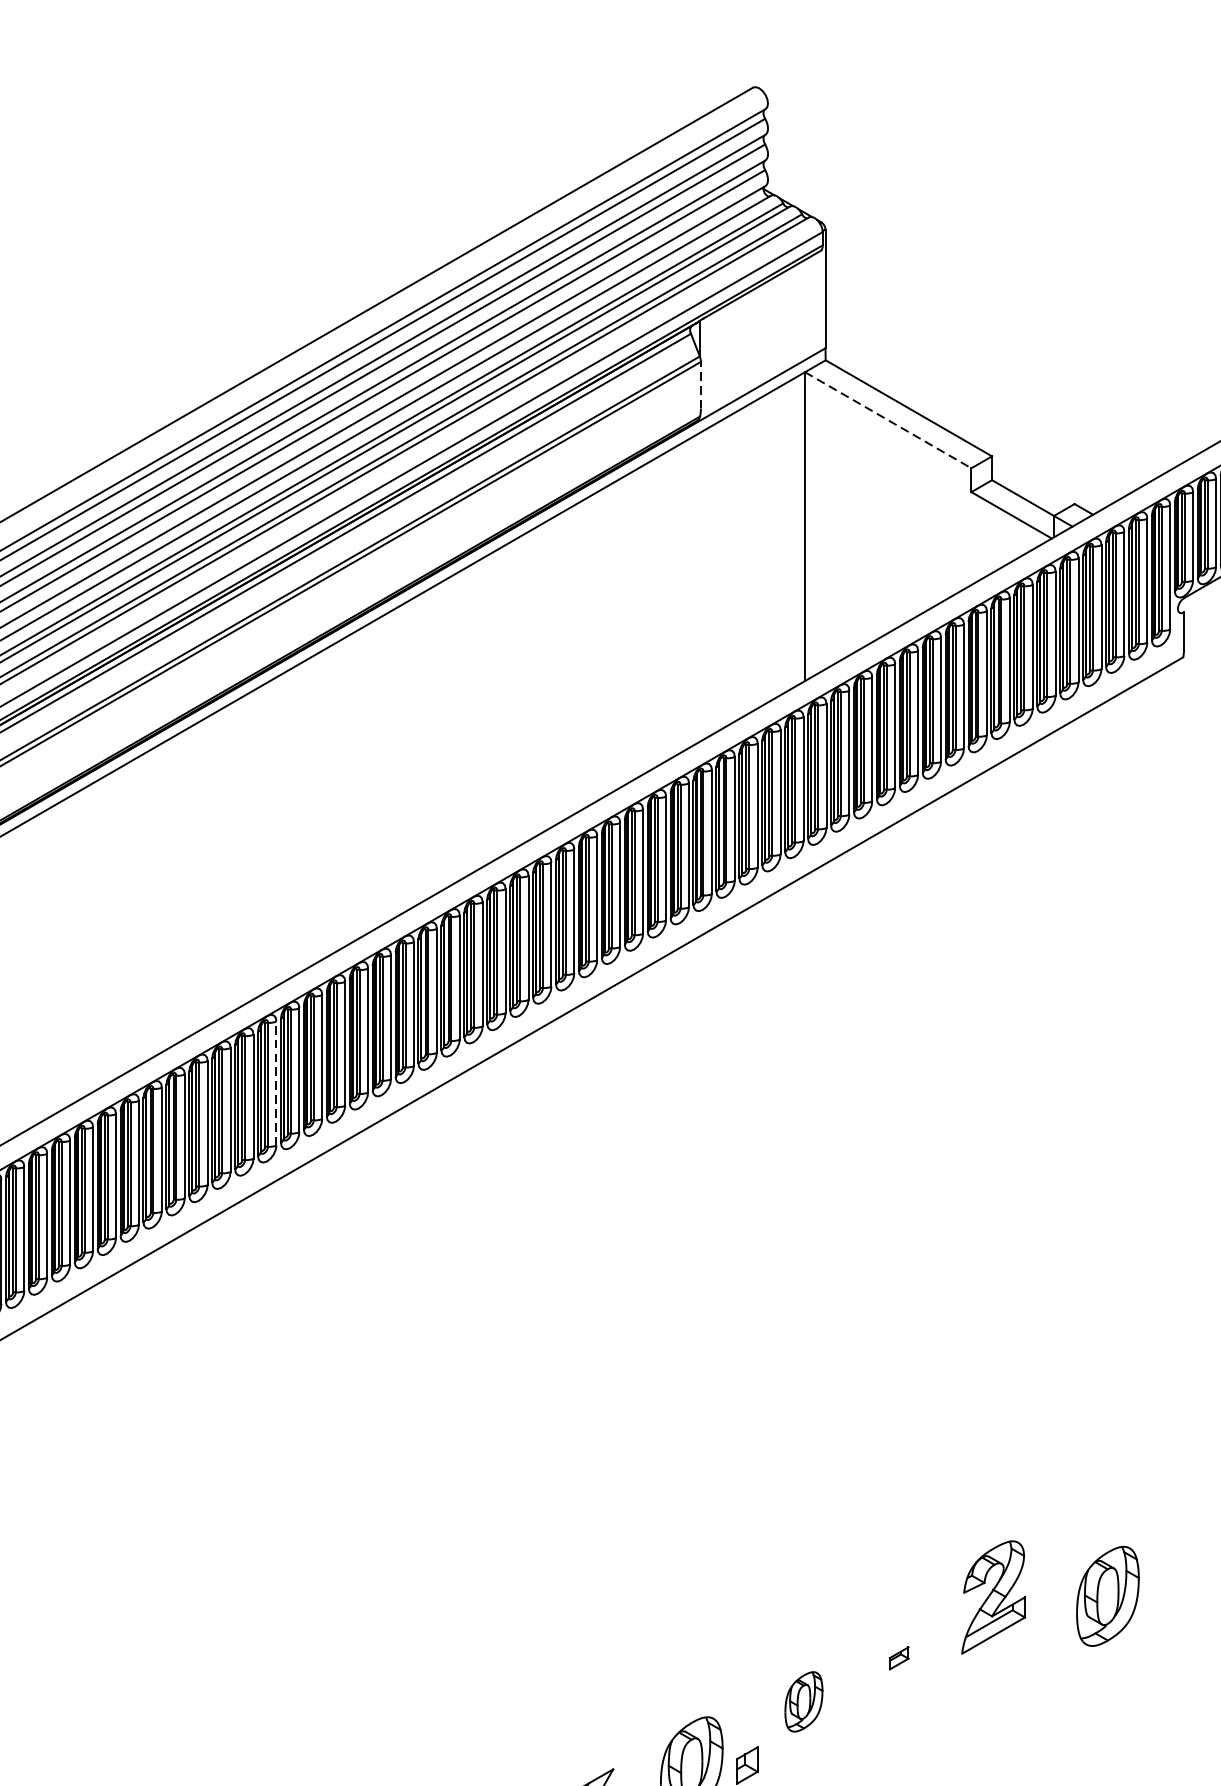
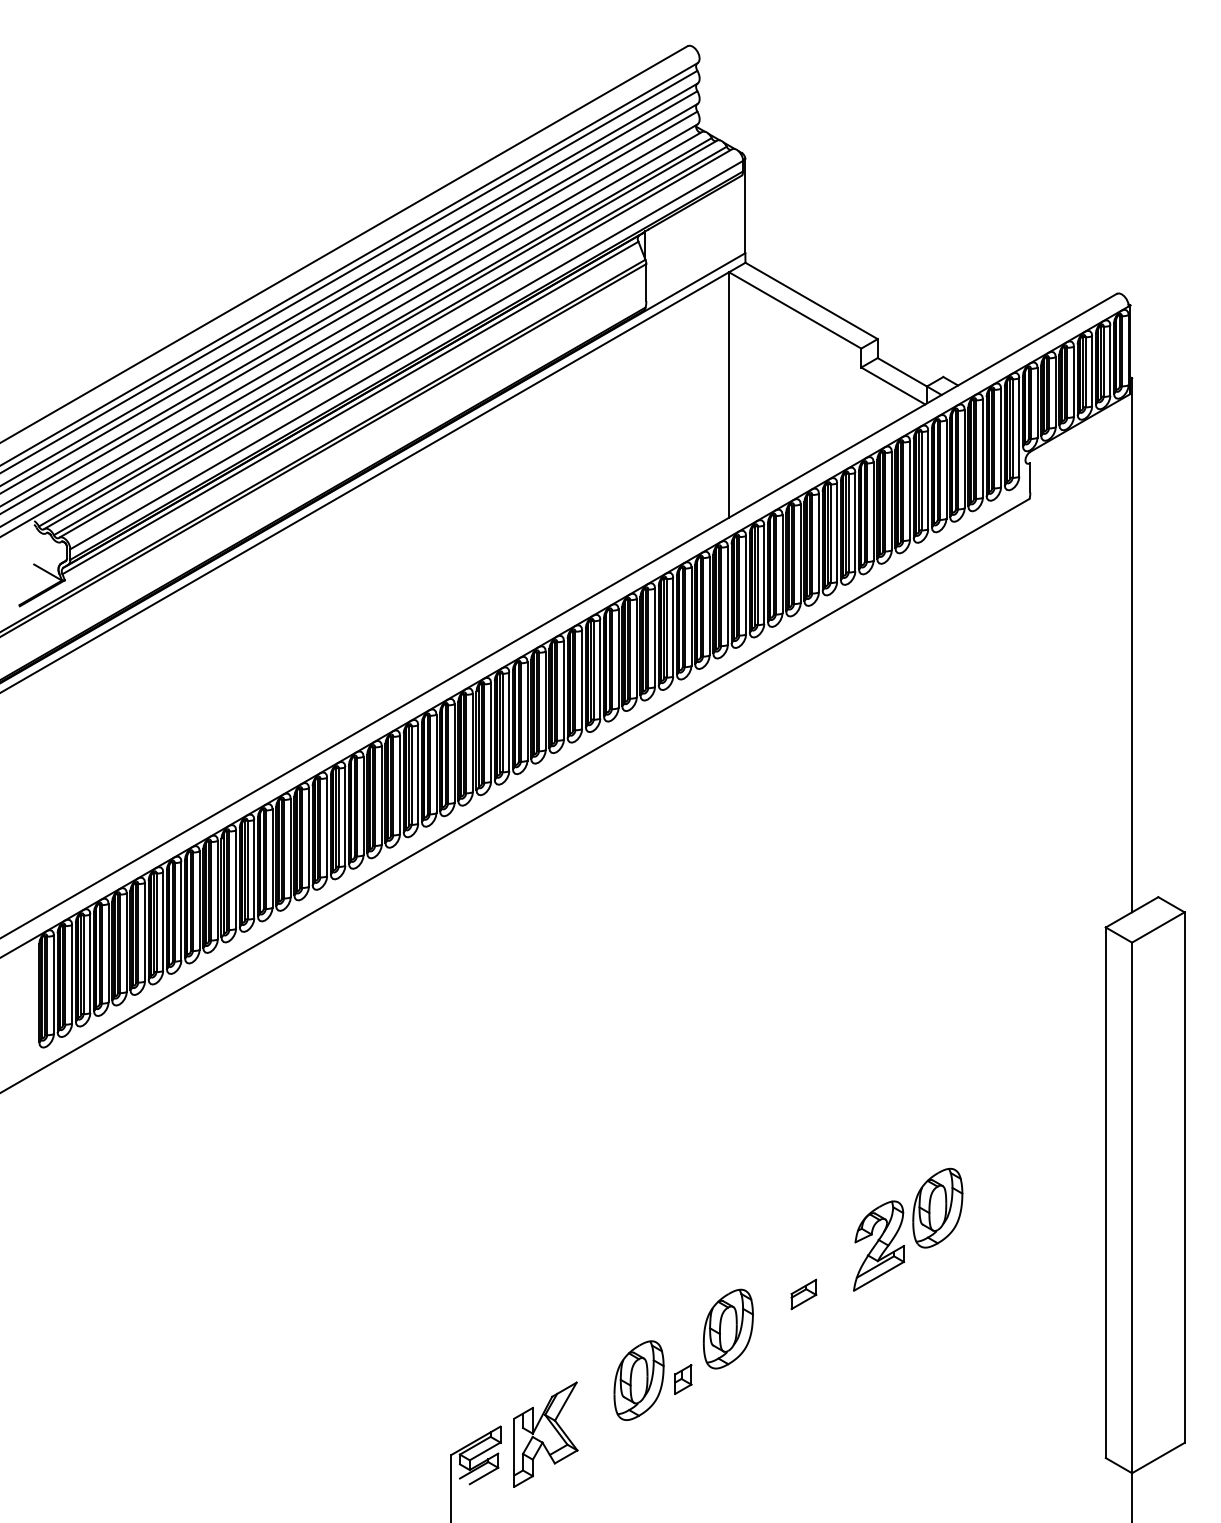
line: (701, 385) -> (646, 282), dashed -> solid
line: (888, 420) -> (795, 310), dashed -> solid
line: (275, 1082) -> (308, 836), dashed -> solid
part: (1107, 1595) -> (937, 1207), moved
part: (898, 1658) -> (803, 1294), size x1.67
part: (803, 1701) -> (727, 1328), size x1.67

